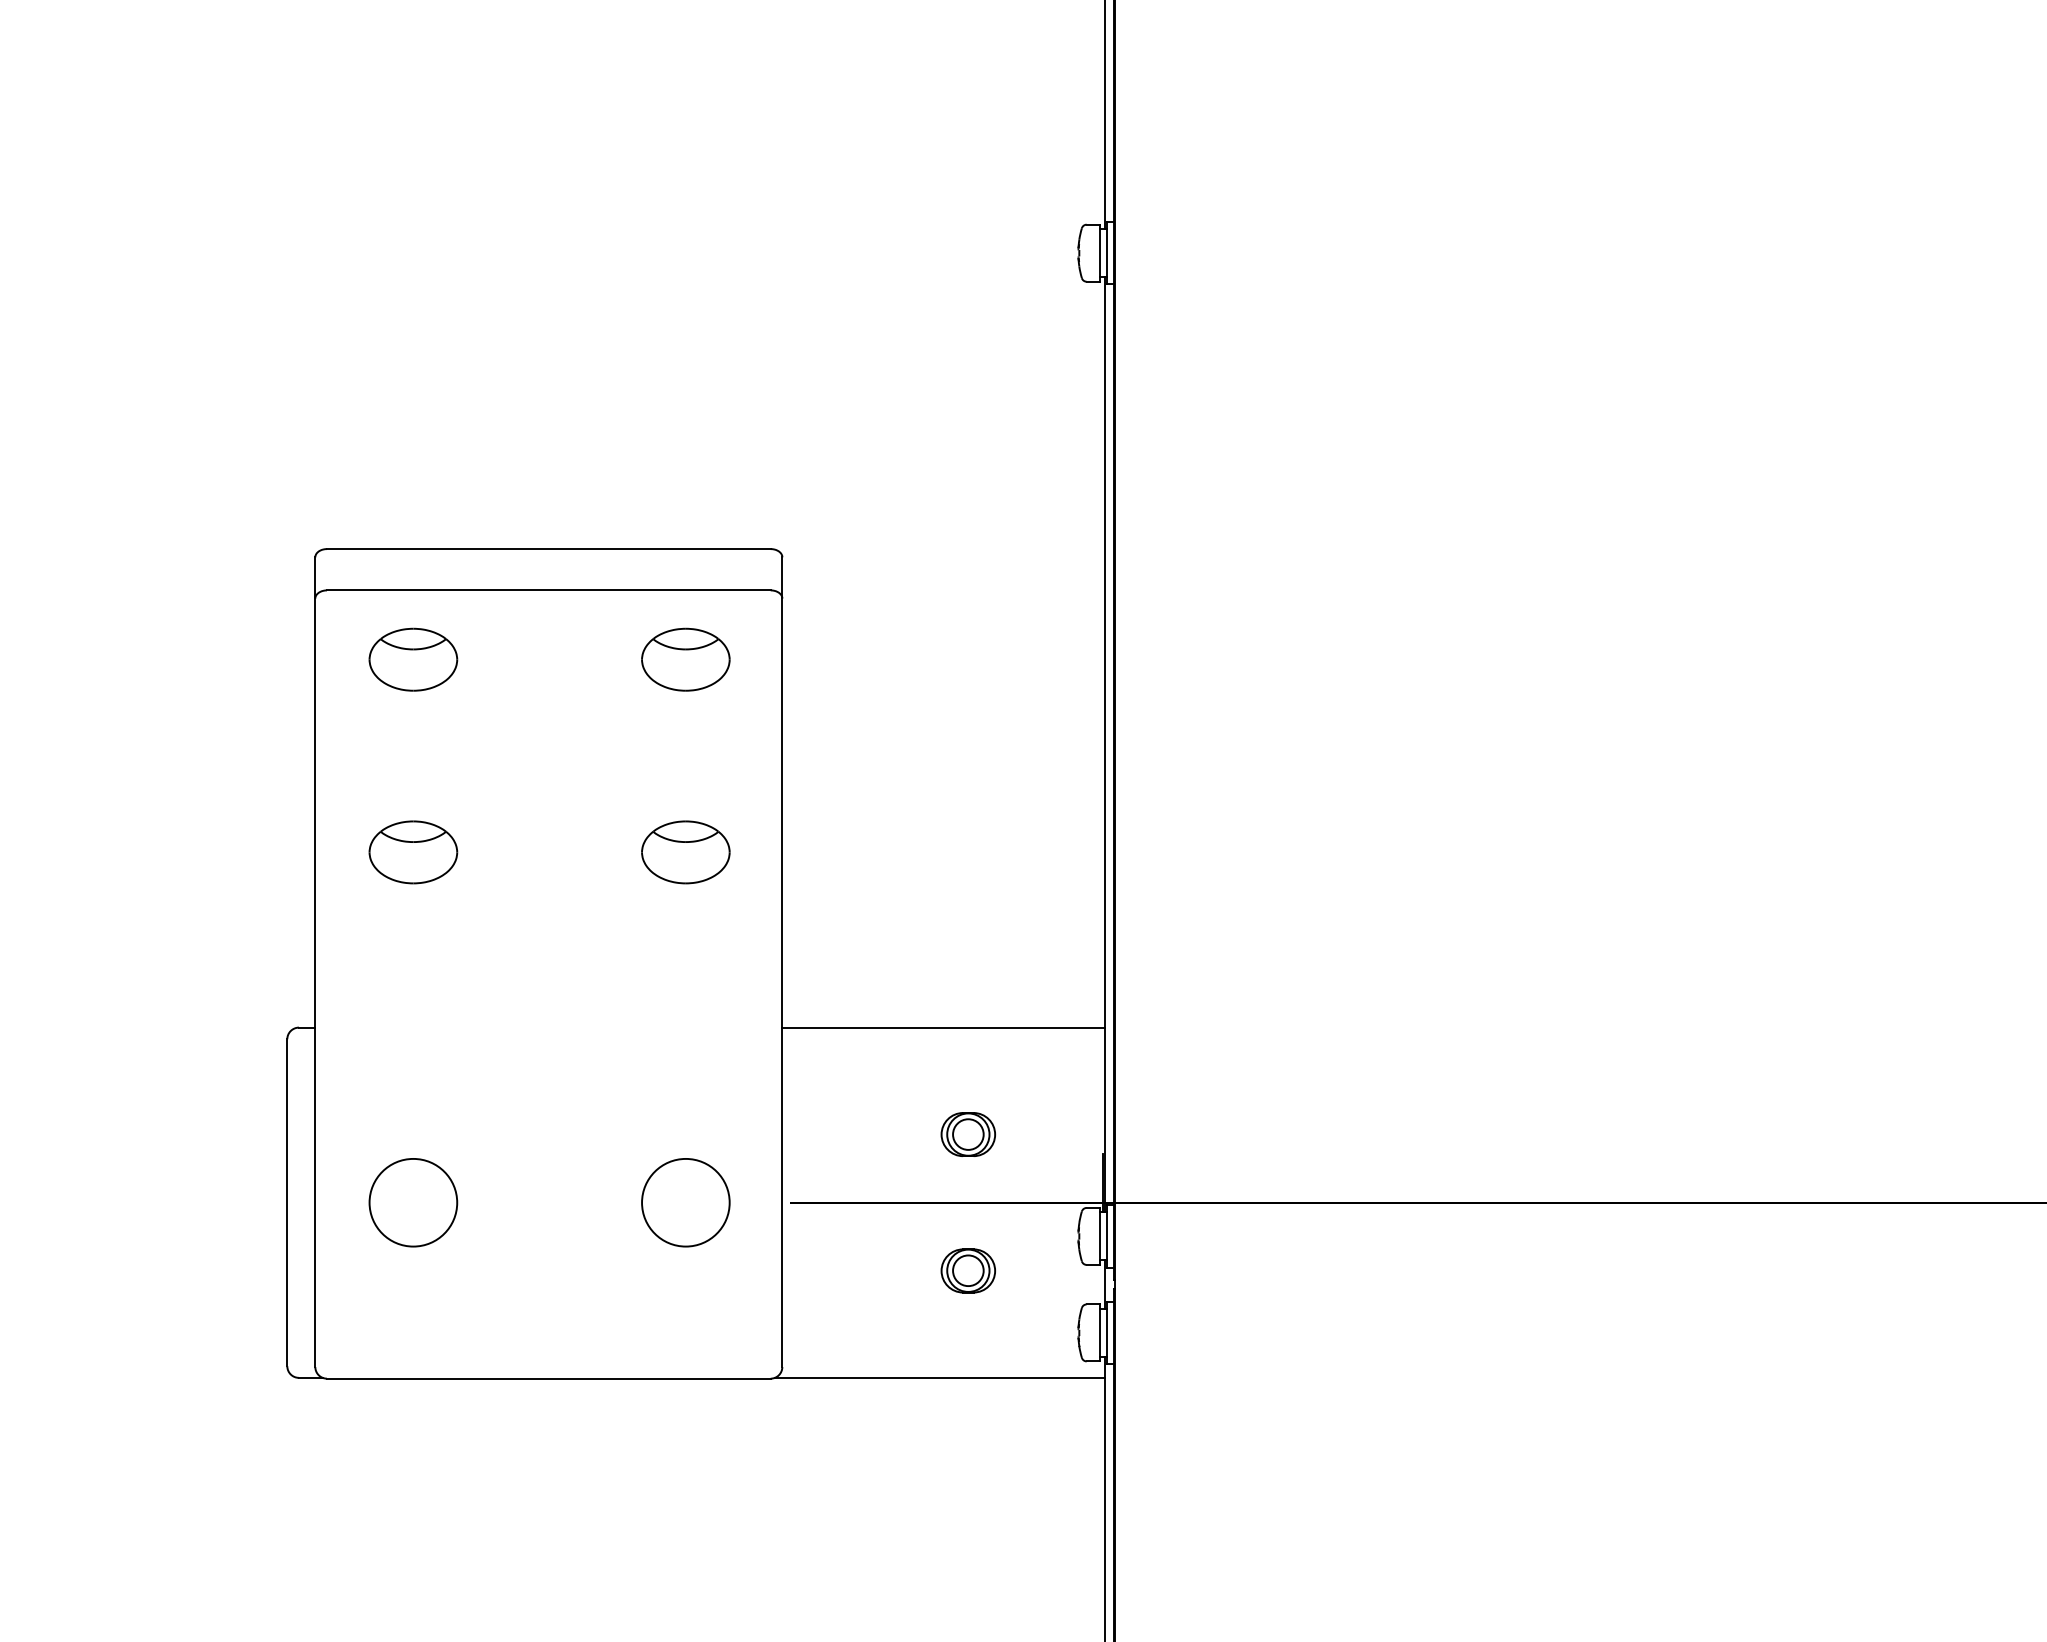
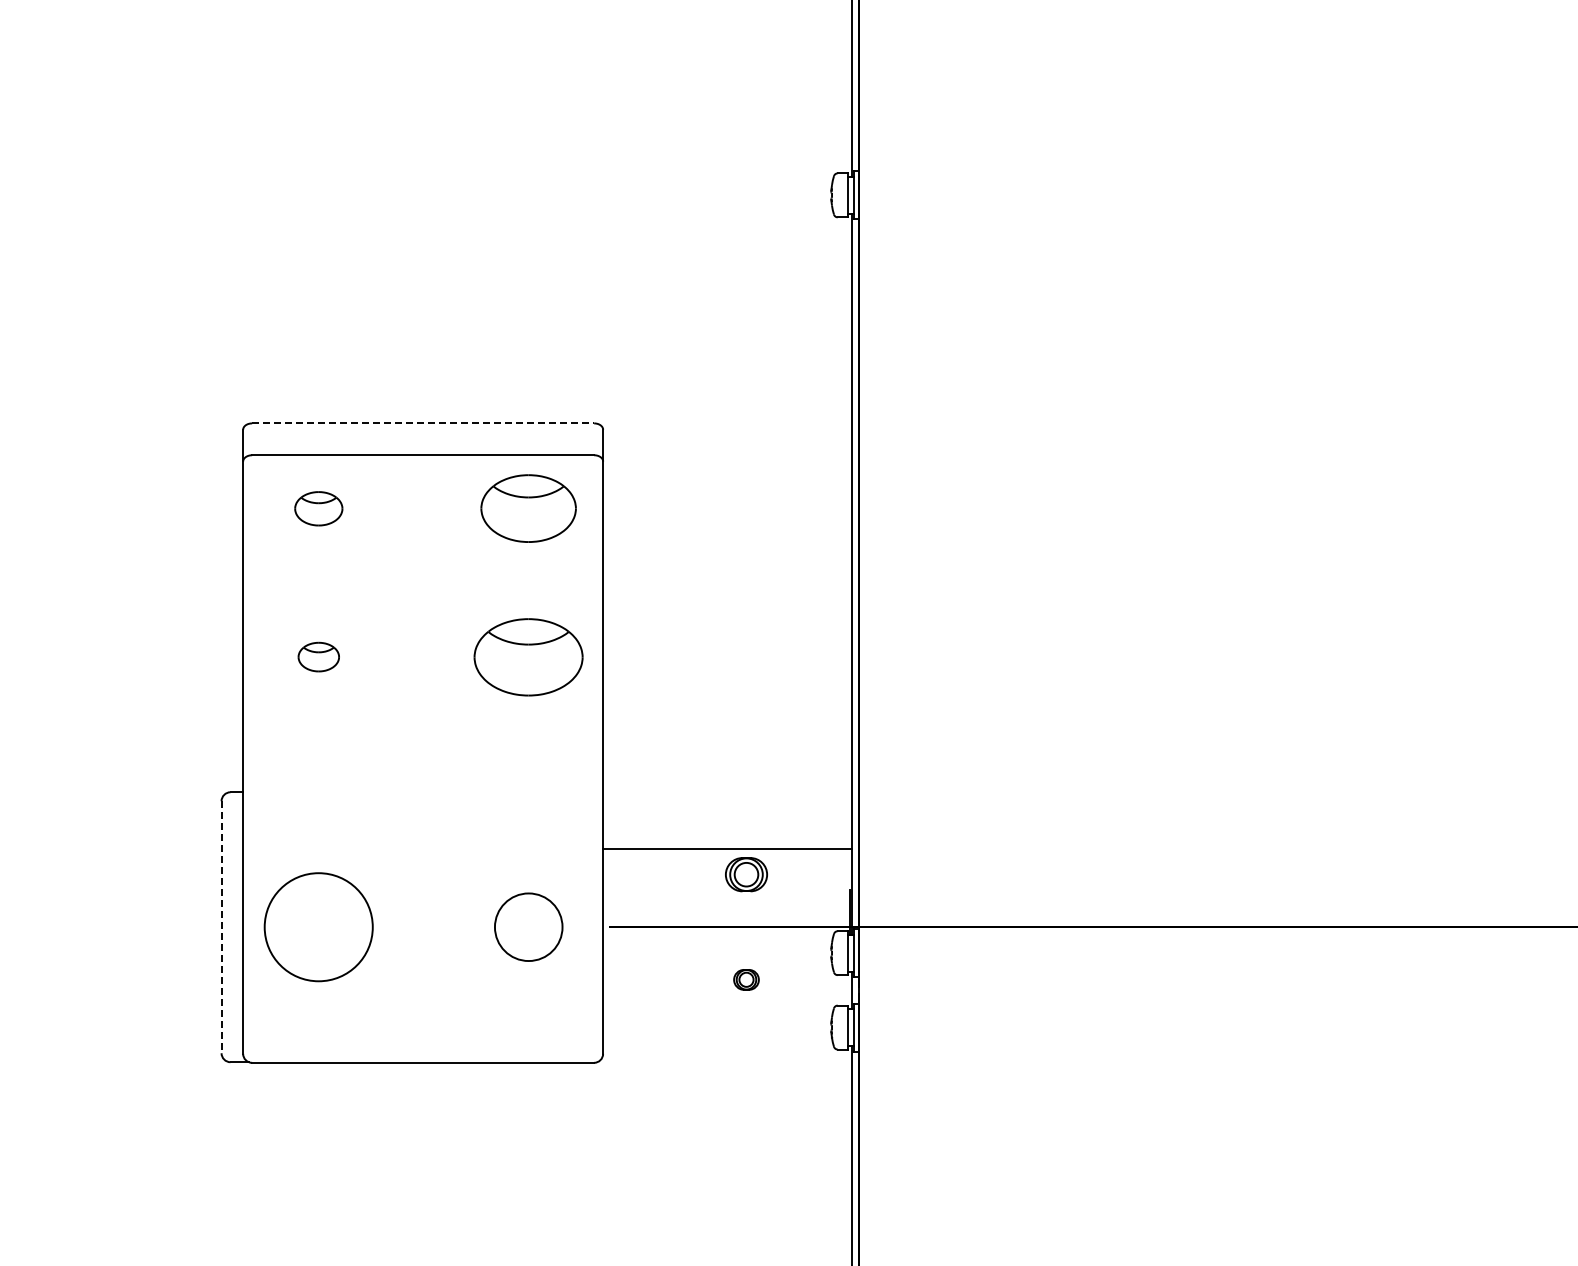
line: (549, 549) -> (423, 423), solid -> dashed
part: (413, 659) -> (318, 508), size x0.7
part: (685, 659) -> (528, 508), size x1.4
part: (413, 851) -> (318, 656), size x0.6
part: (685, 851) -> (528, 656), size x1.6
line: (943, 1027) -> (727, 849), moved
line: (287, 1203) -> (221, 927), solid -> dashed
circle: (413, 1203) -> (318, 927), size x1.6
part: (968, 1270) -> (746, 979), size x0.6
line: (939, 1378) -> (724, 1062), removed

